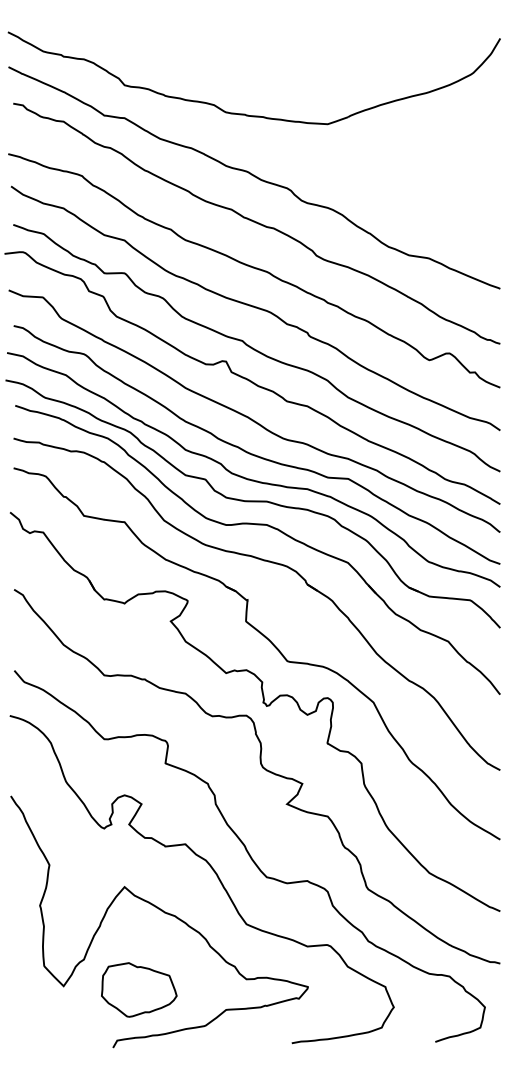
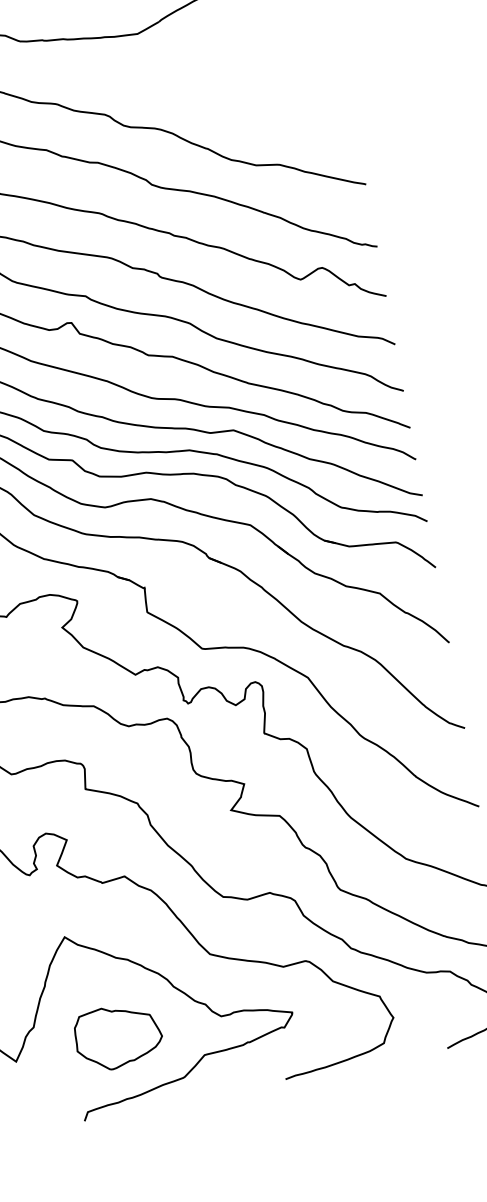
part: (139, 989) -> (118, 1036), moved

